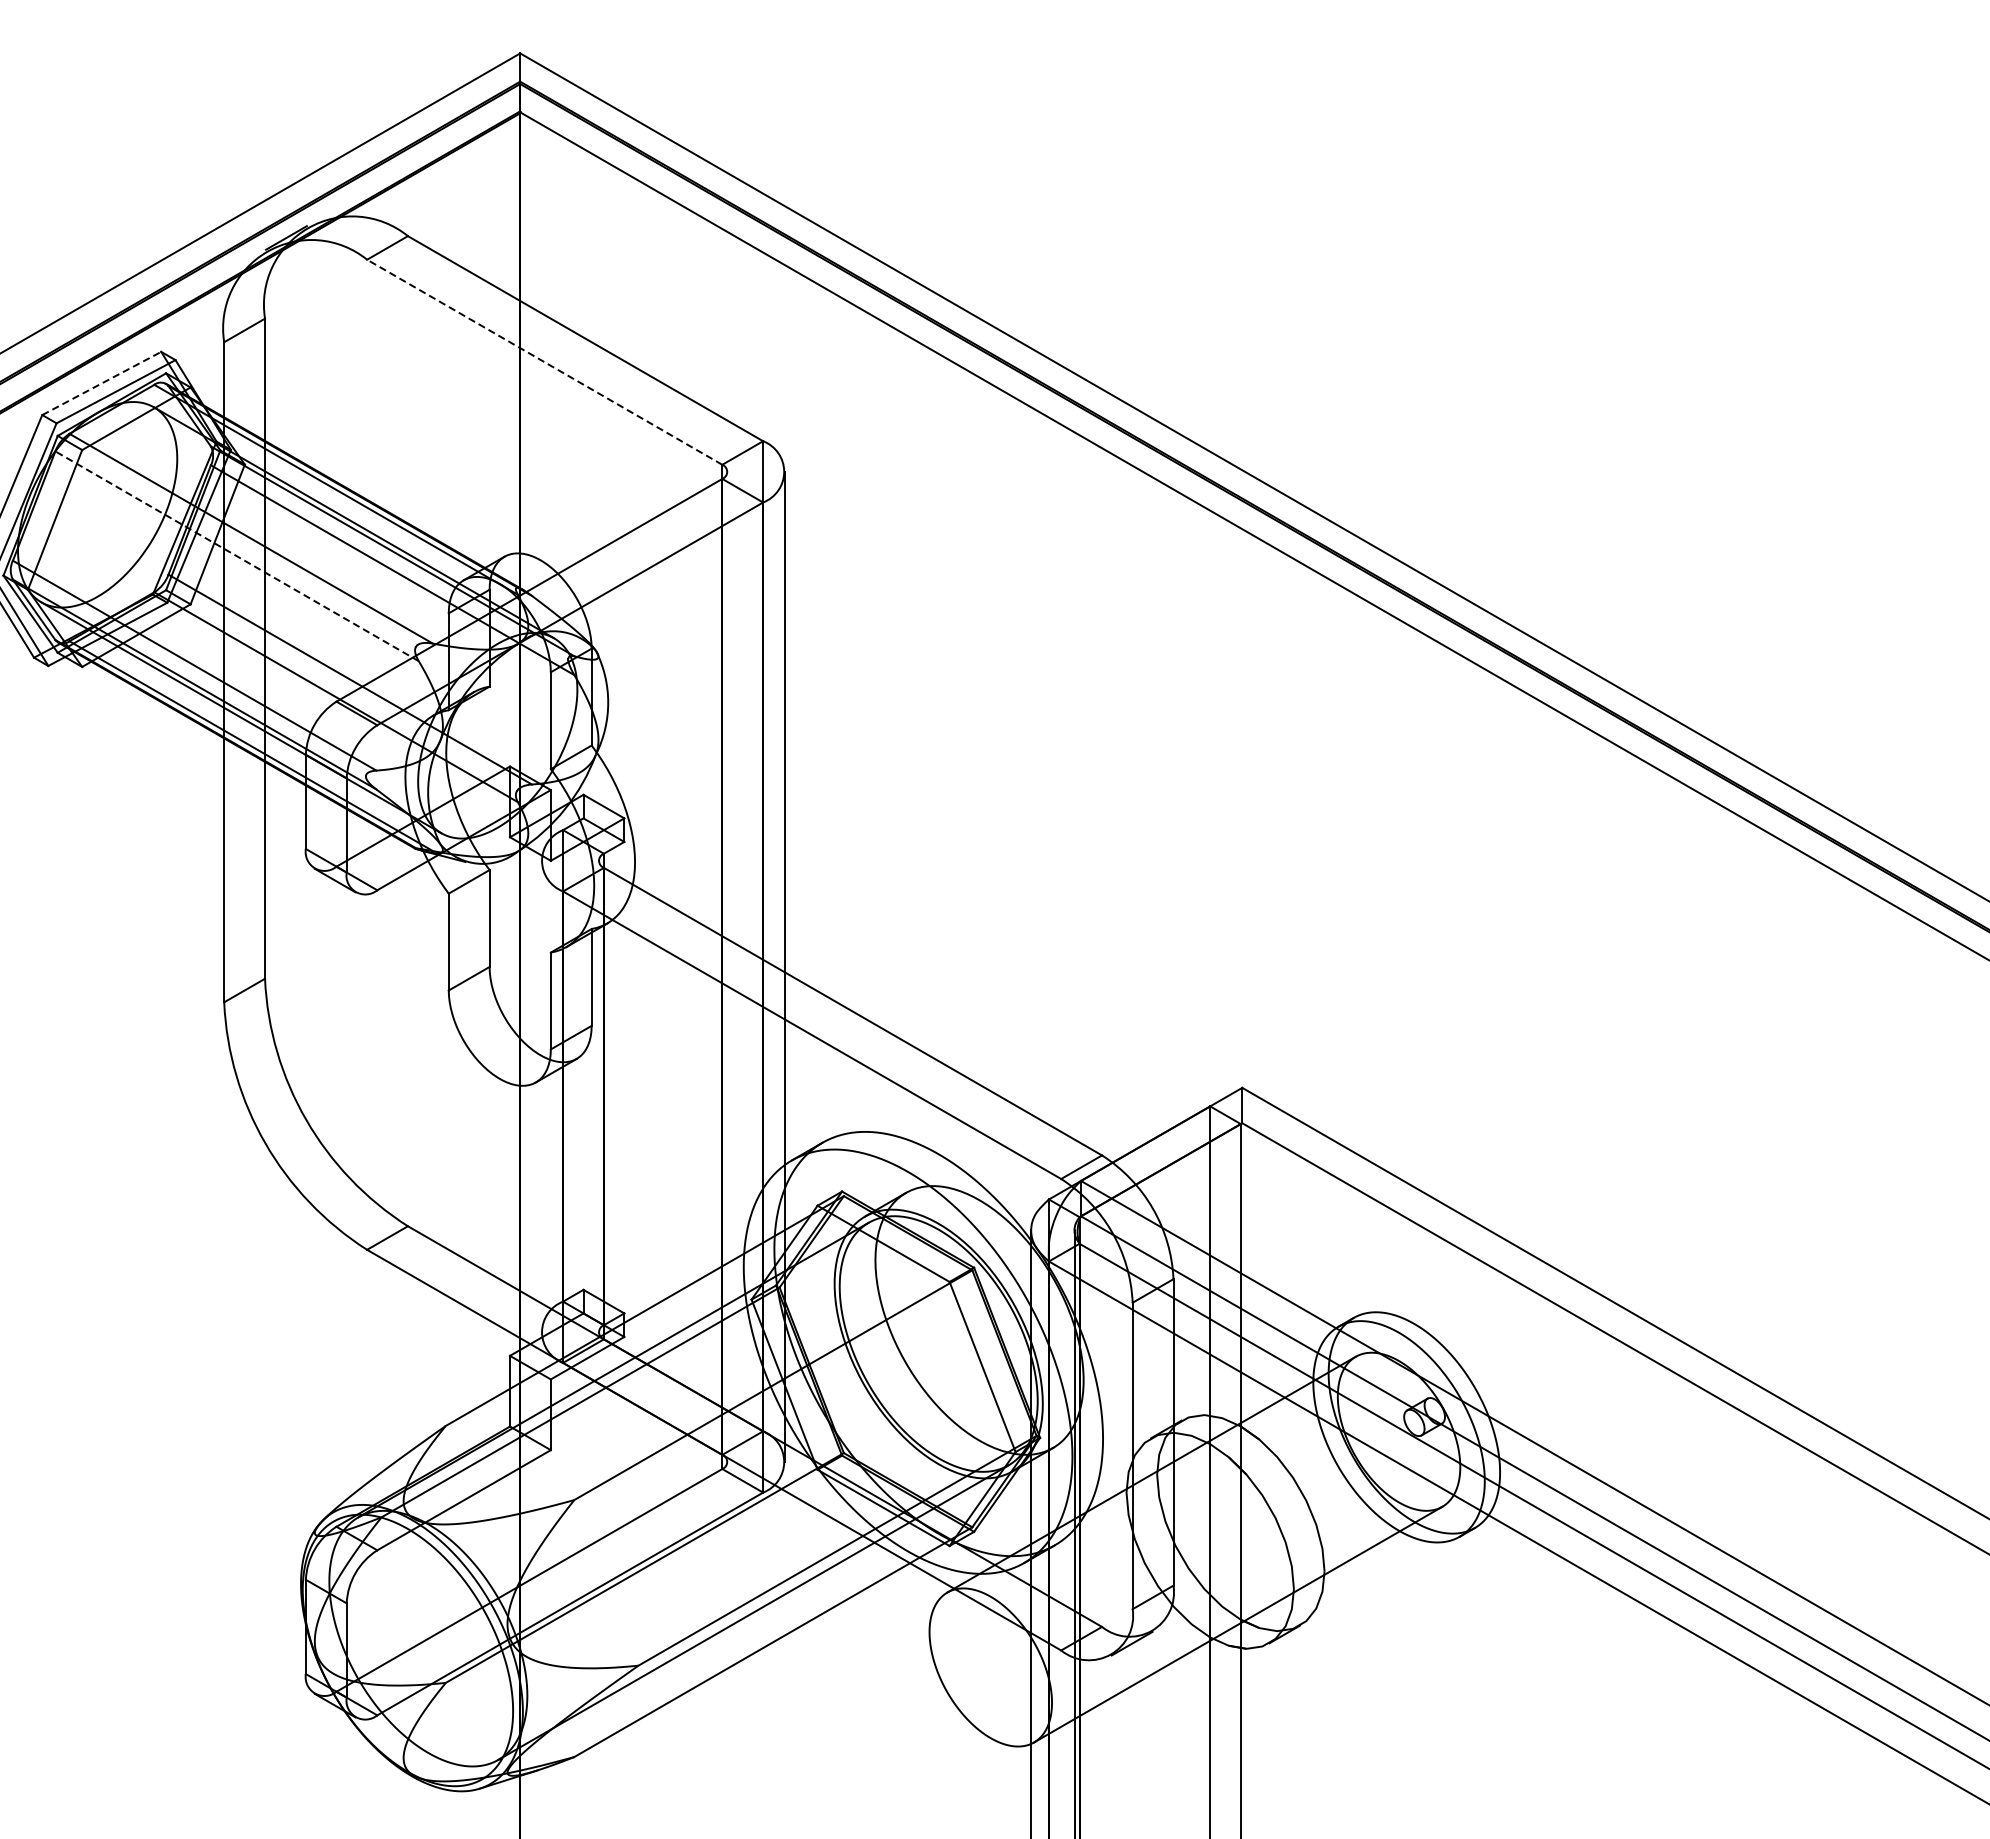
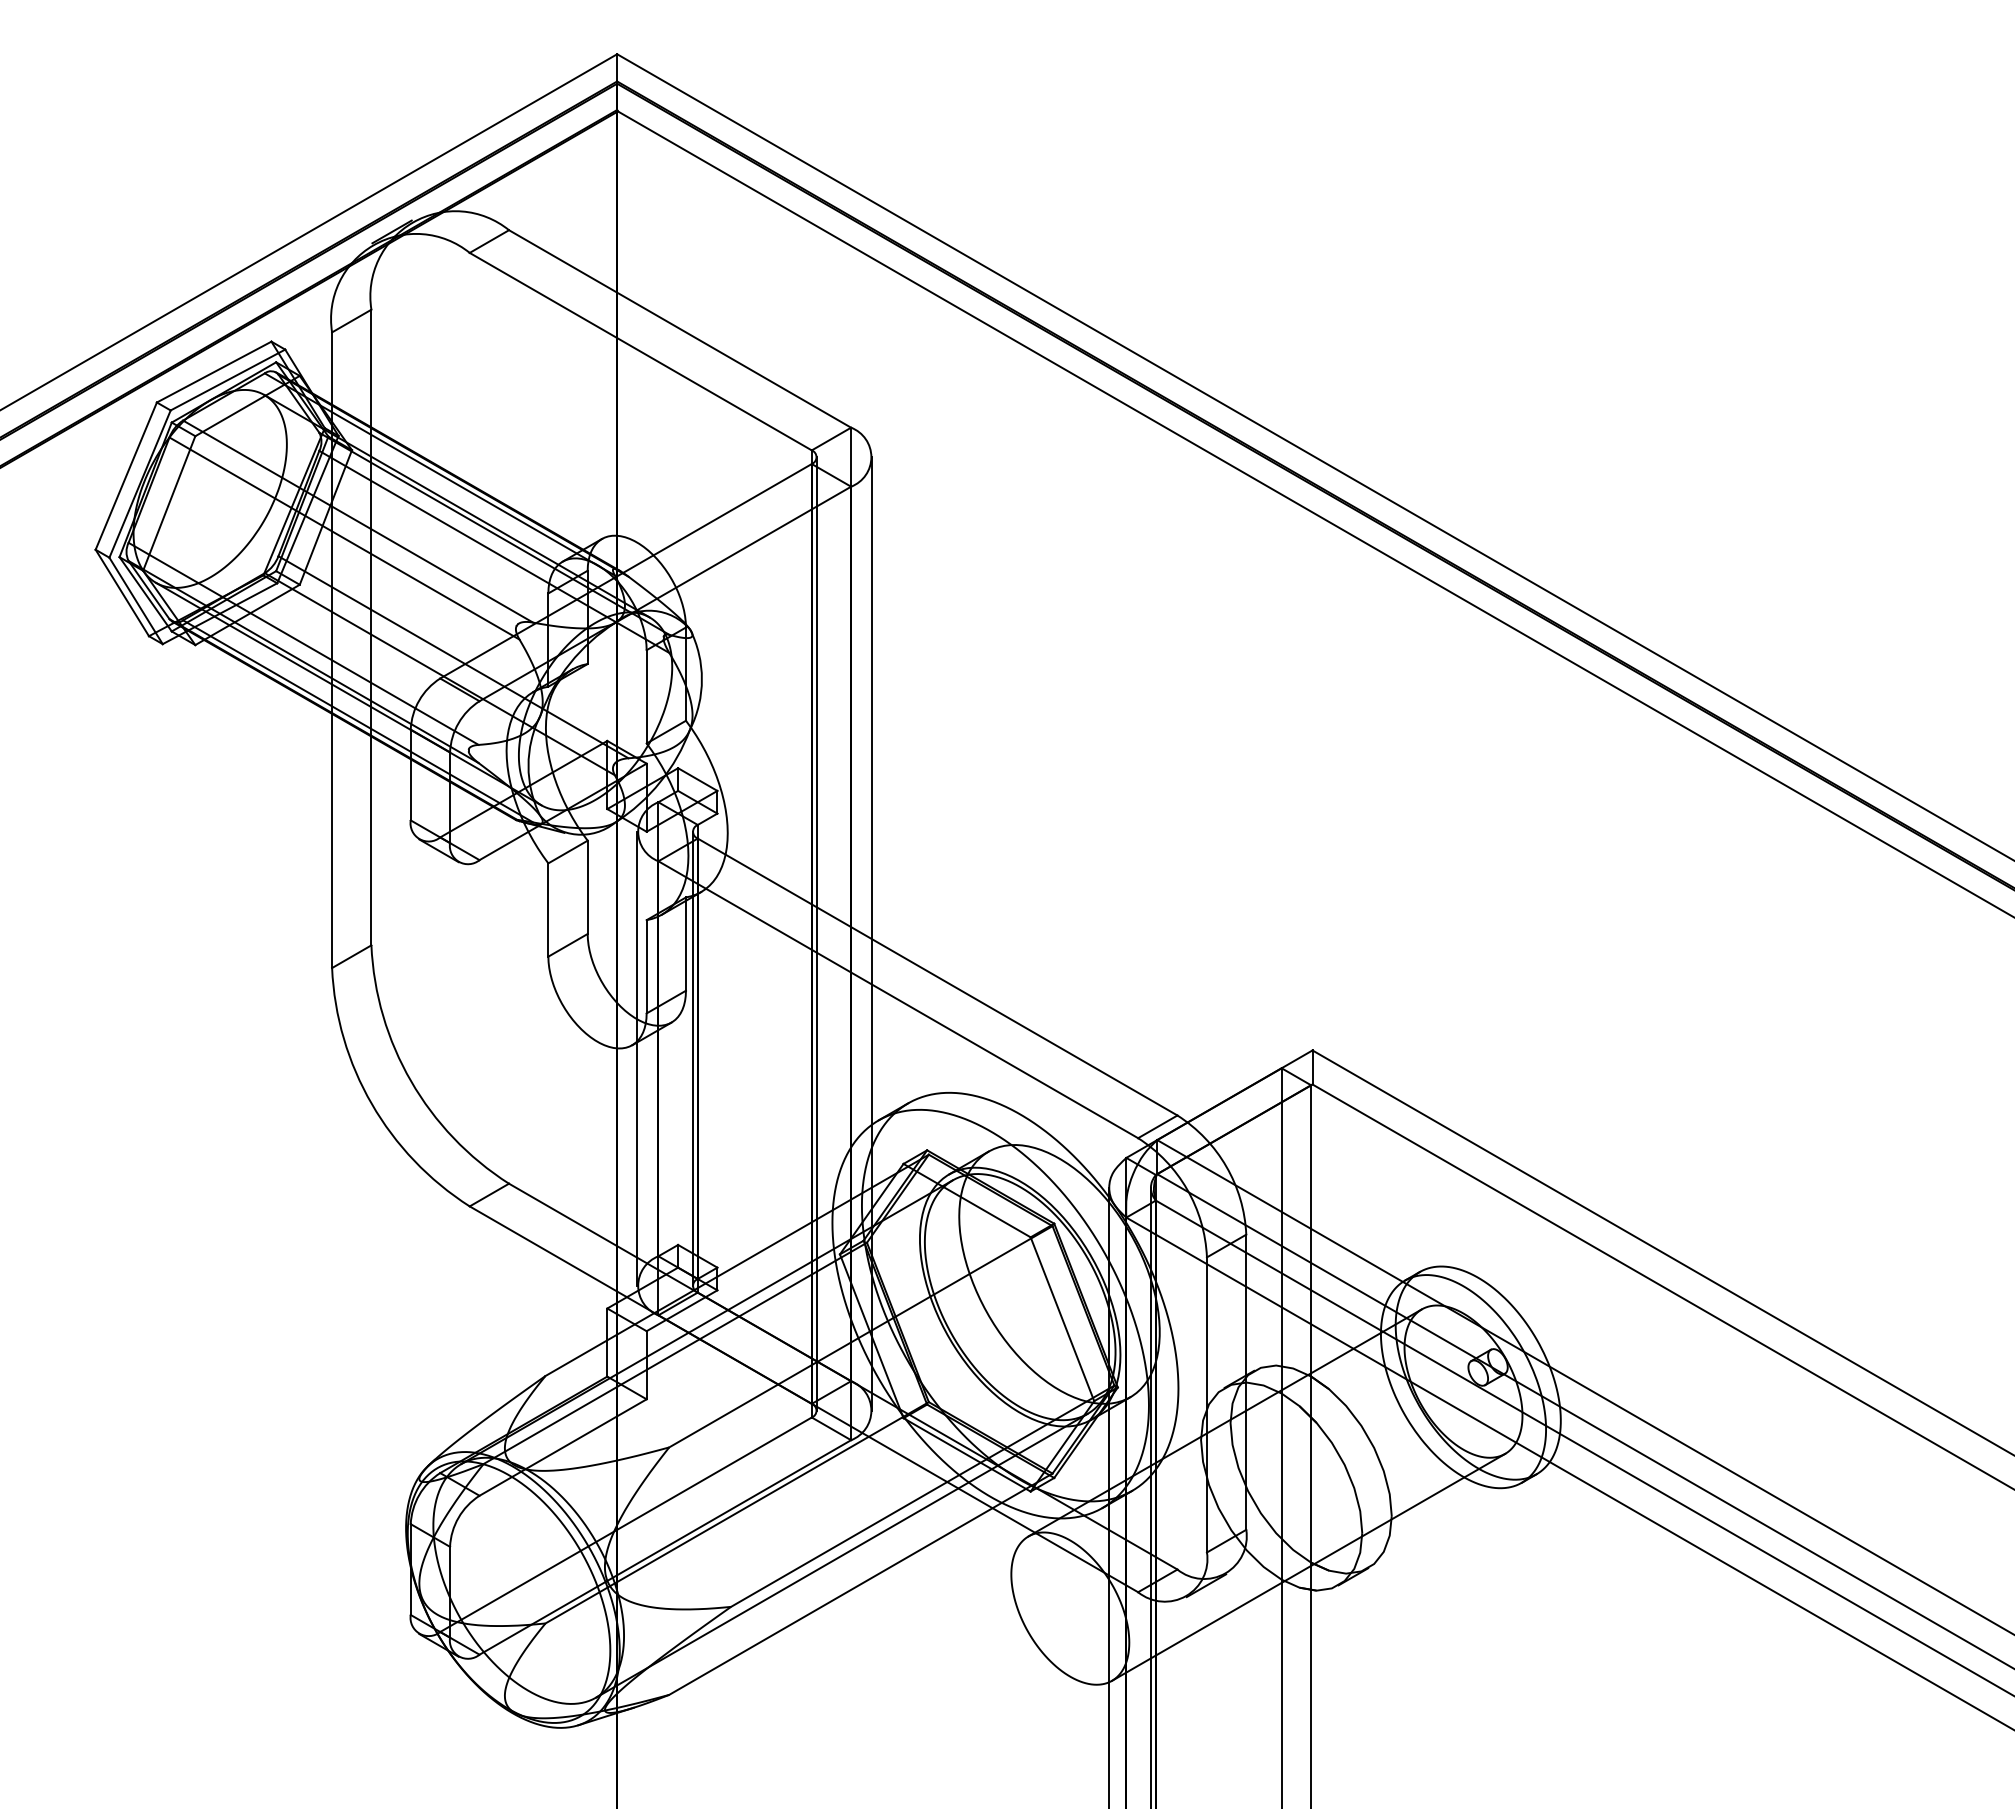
line: (544, 362) -> (640, 351), dashed -> solid
line: (102, 383) -> (214, 372), dashed -> solid
line: (237, 556) -> (344, 538), dashed -> solid
line: (727, 966) -> (816, 933), added
line: (541, 1096) -> (637, 1058), added
line: (598, 1096) -> (692, 1058), added

